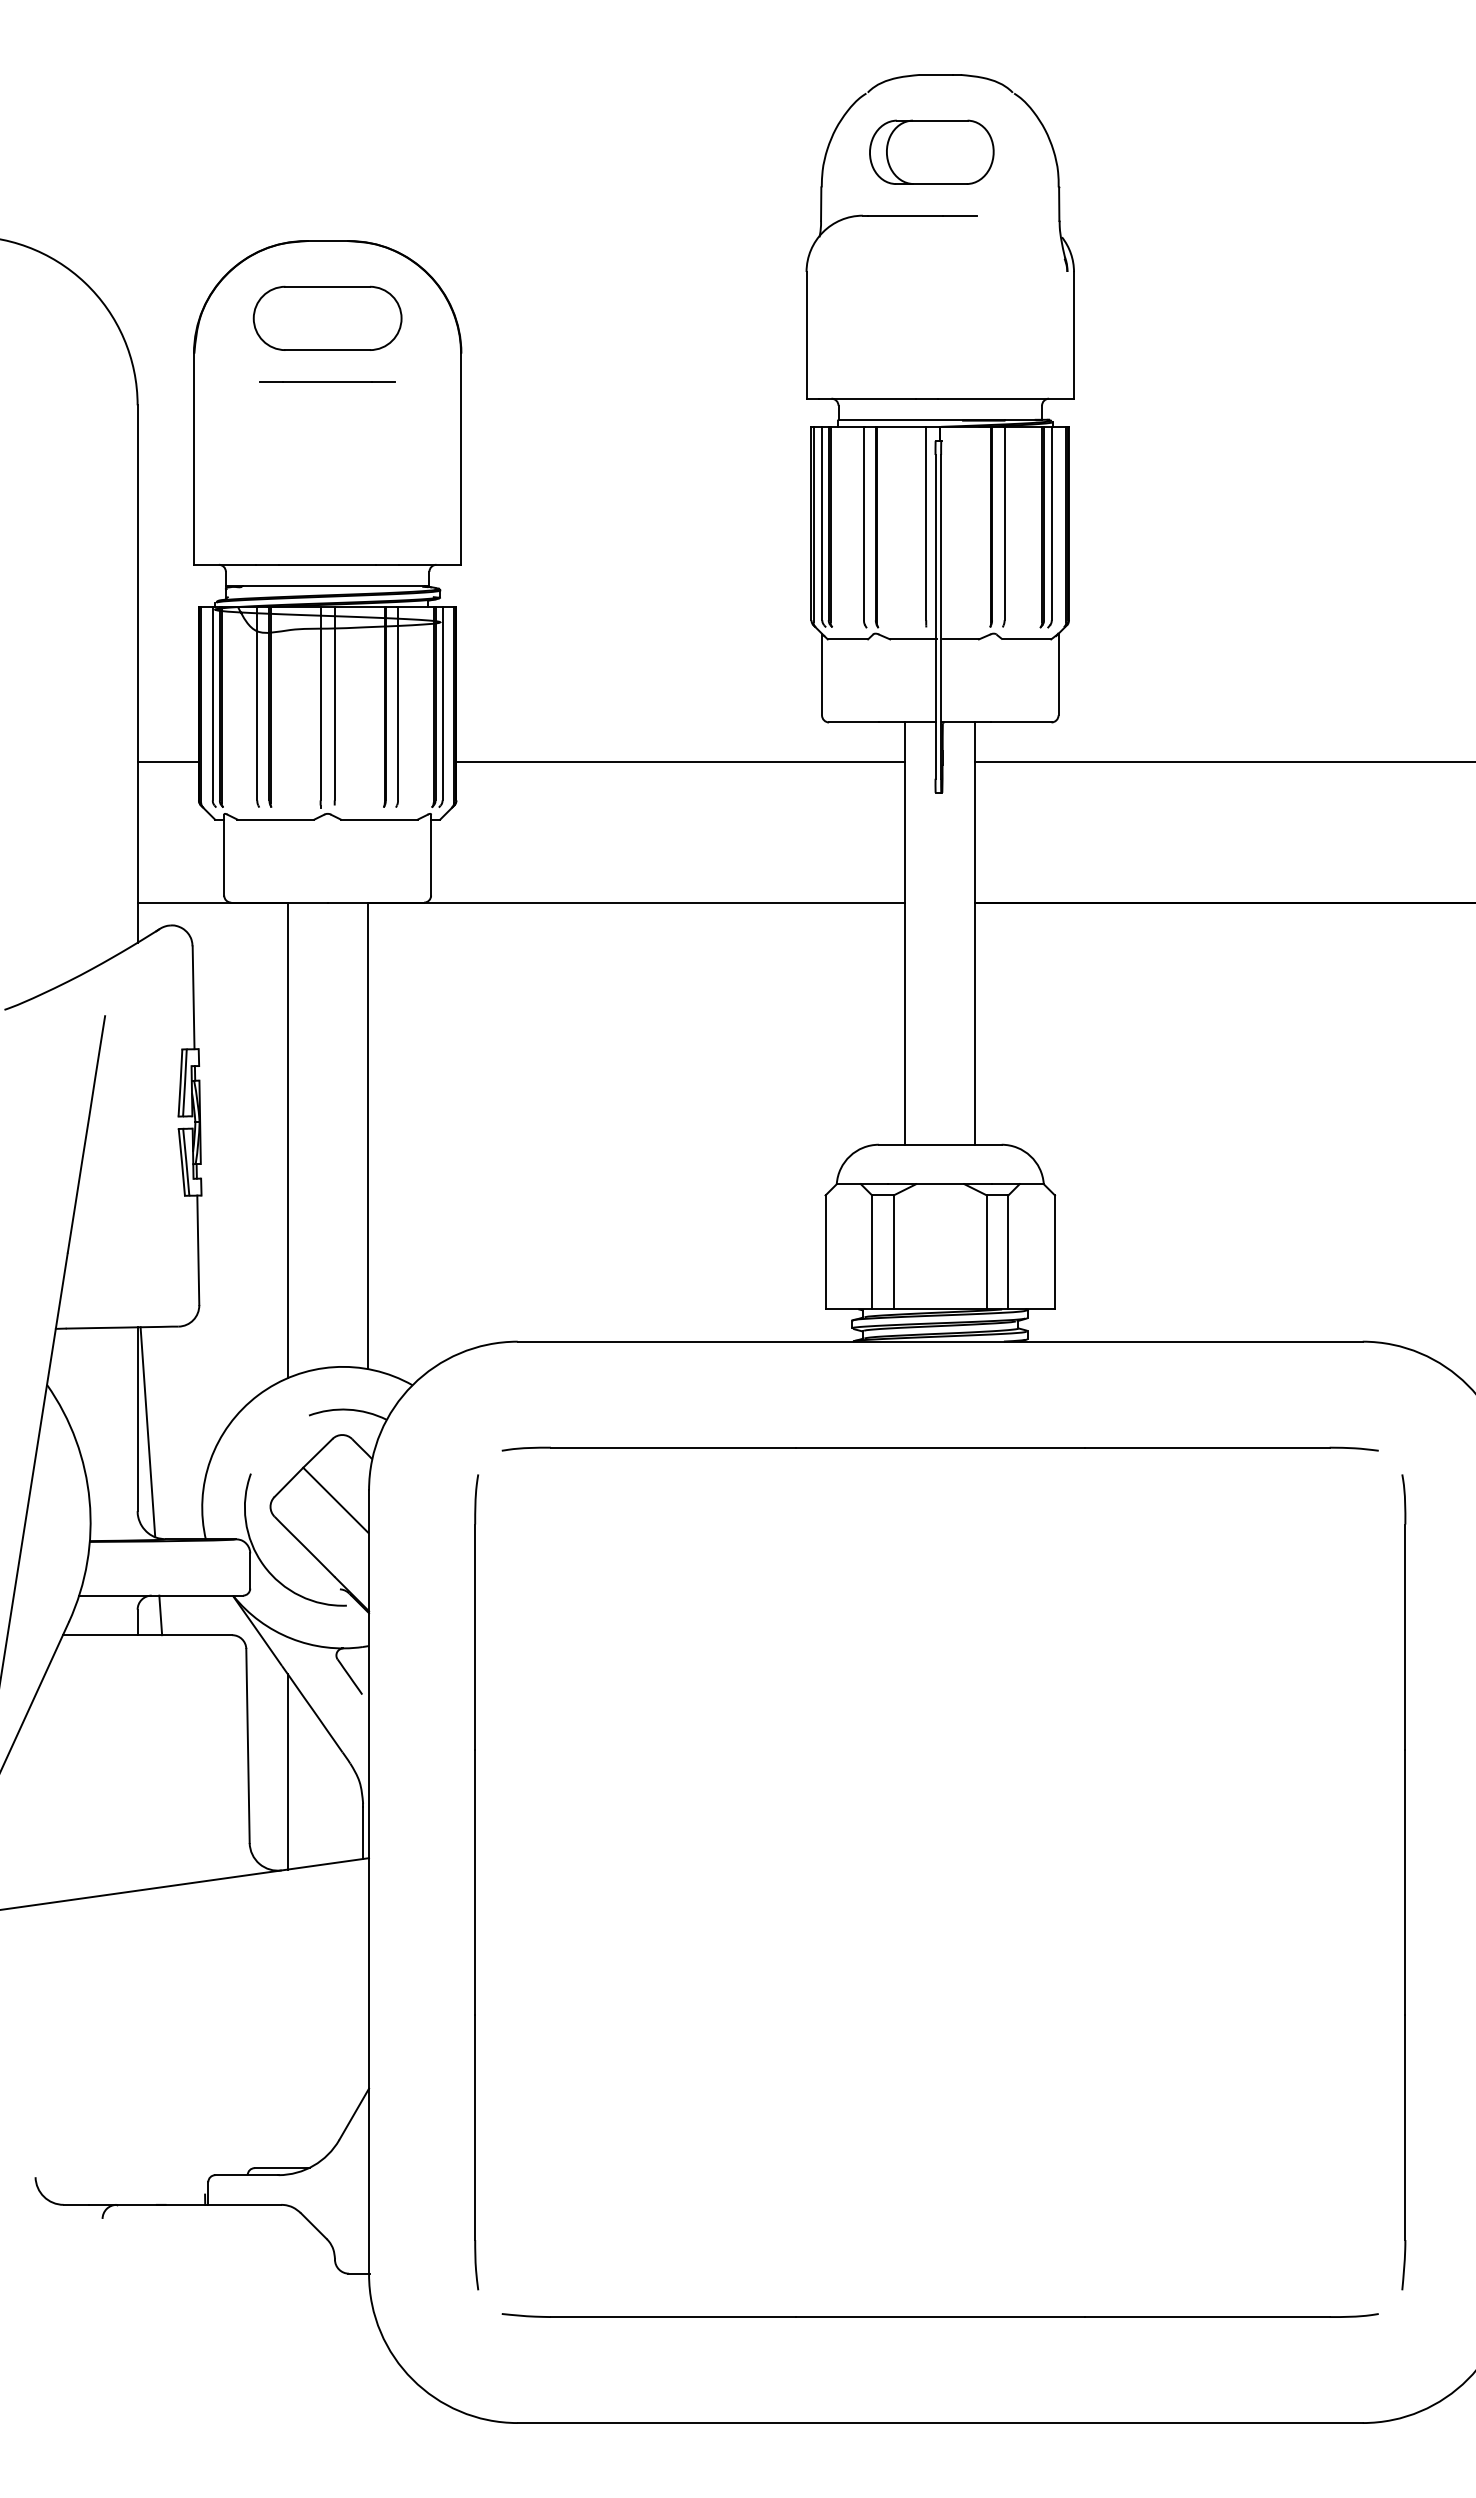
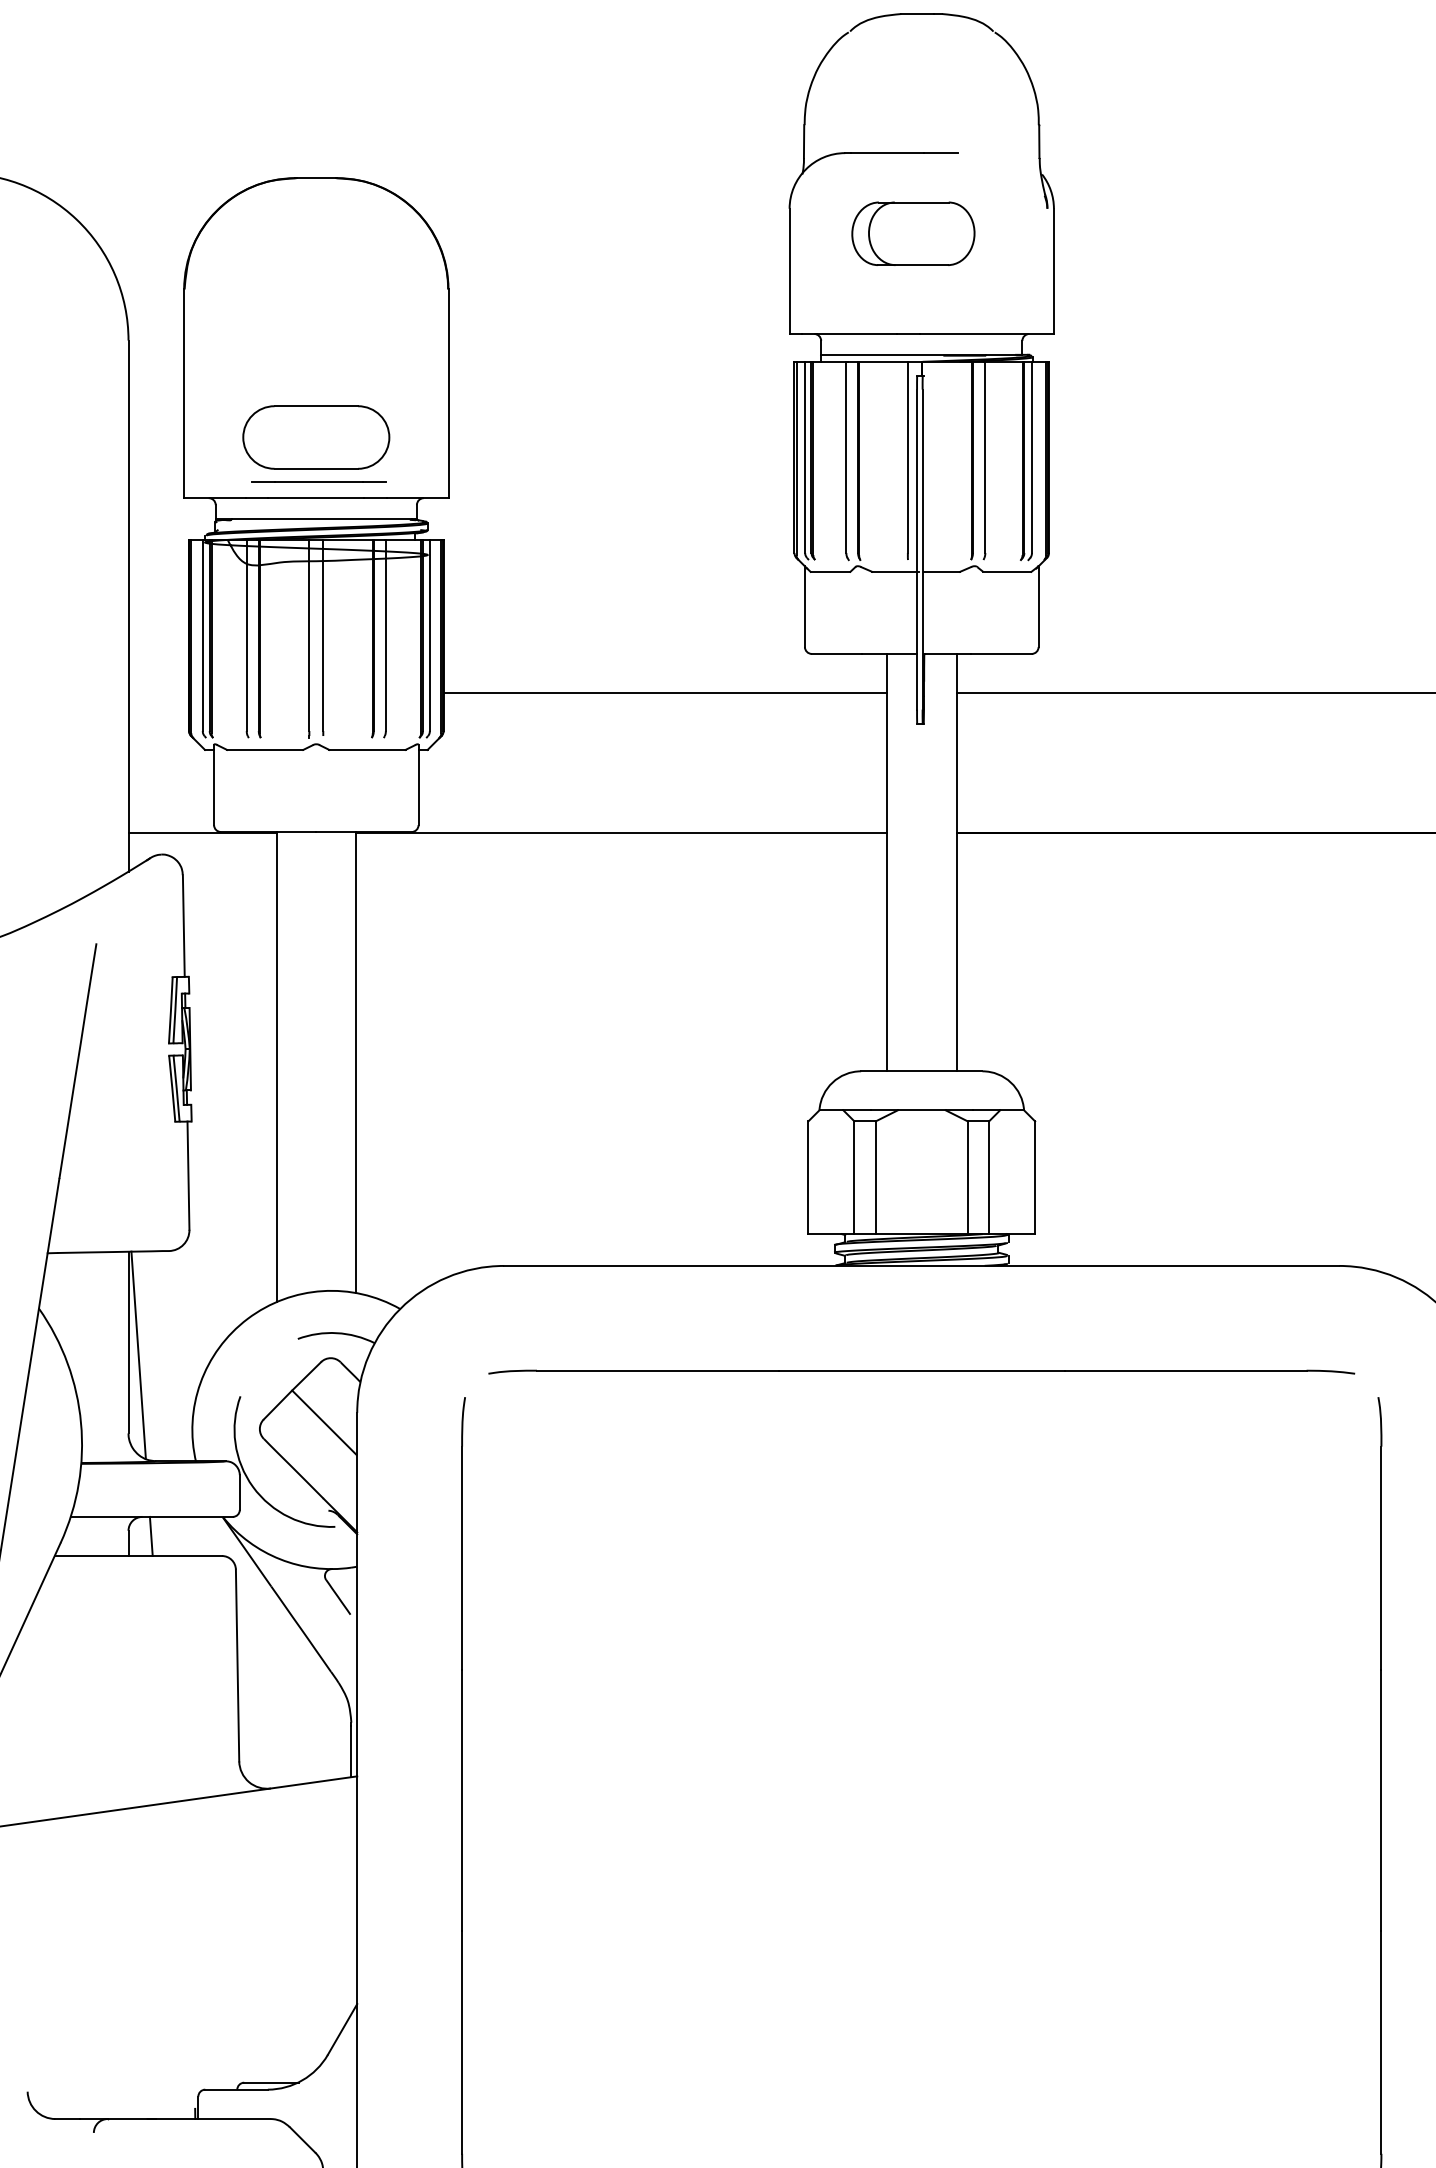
part: (931, 151) -> (913, 232), moved
part: (327, 317) -> (316, 436), moved
line: (327, 381) -> (319, 482), moved
line: (167, 762) -> (158, 693), removed
line: (287, 1771) -> (276, 1690), removed

